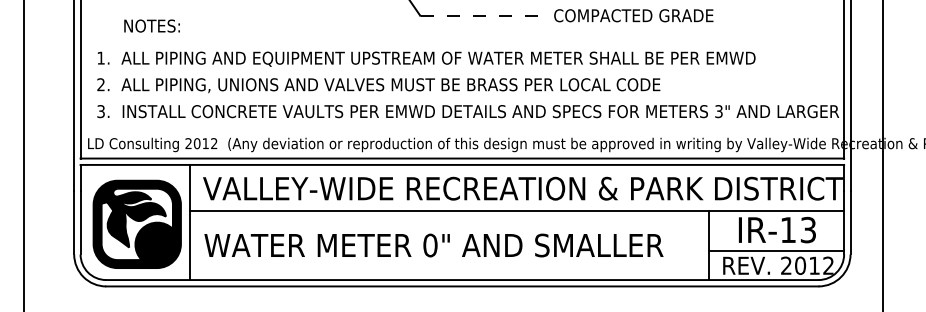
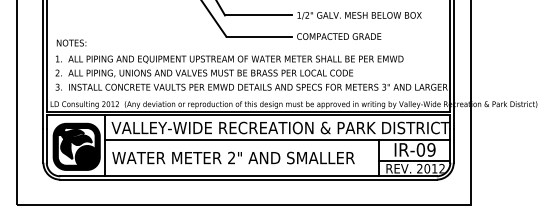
line: (483, 15) -> (259, 36), dashed -> solid
text: (151, 25) -> (71, 42), moved
text: (797, 229) -> (425, 149), IR-13 -> IR-09
text: (430, 244) -> (231, 157), 0" -> 2"

